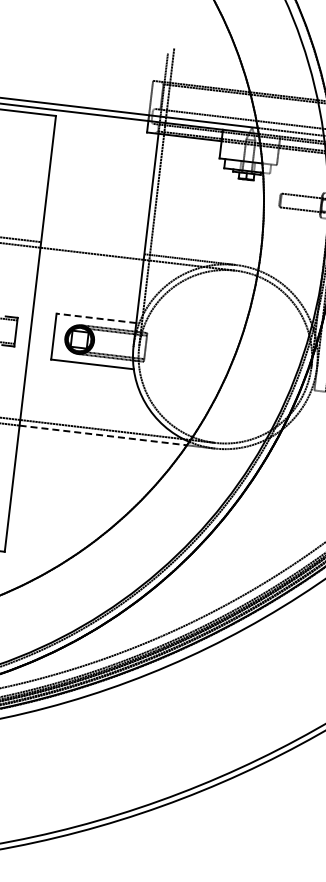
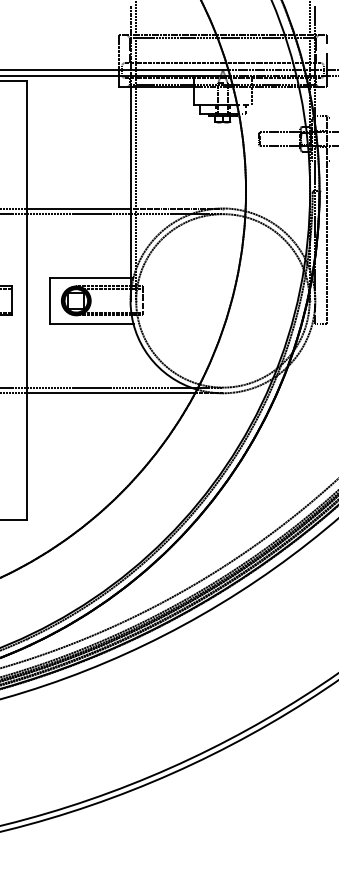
line: (92, 248) -> (78, 208), added
line: (95, 317) -> (89, 277), dashed -> solid
line: (103, 435) -> (111, 393), dashed -> solid

